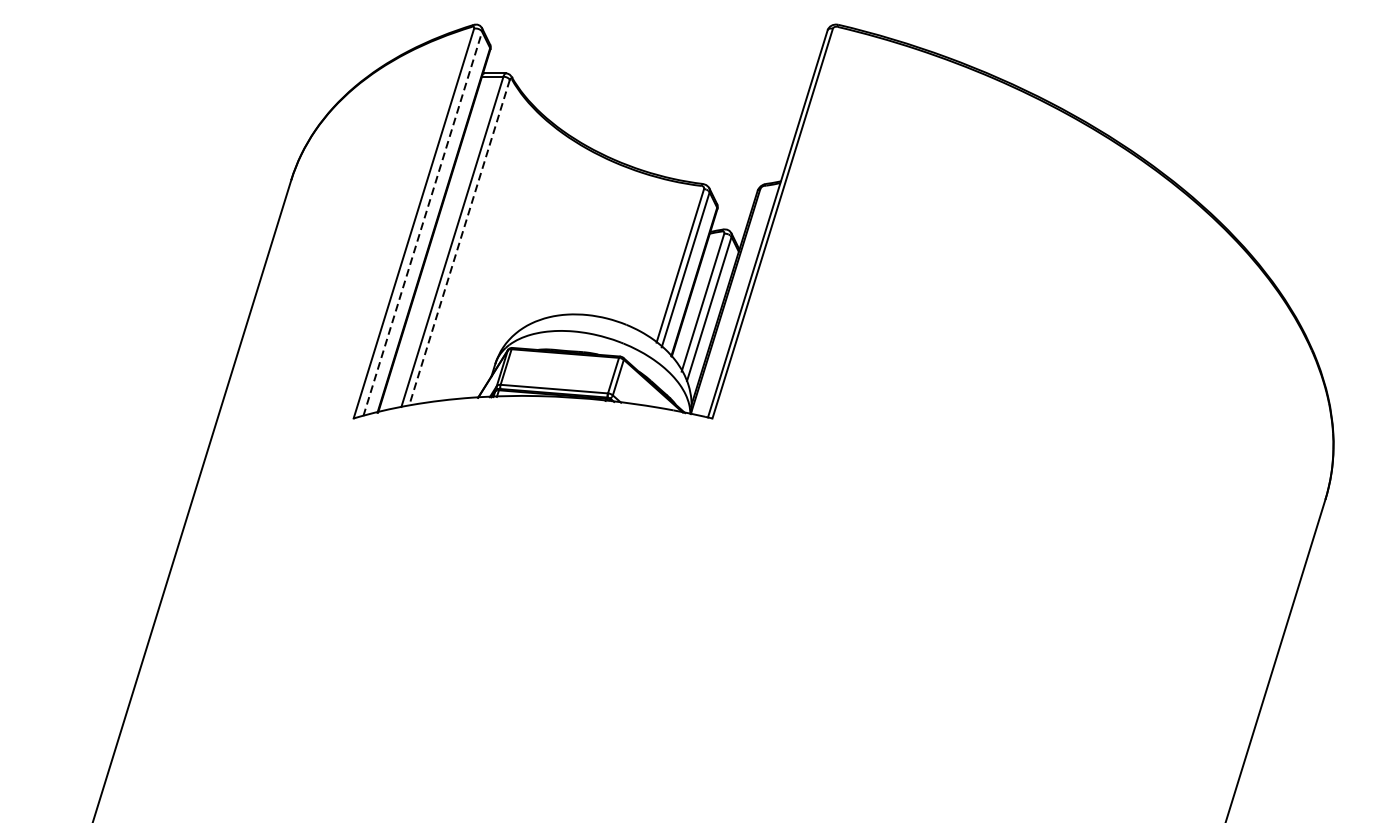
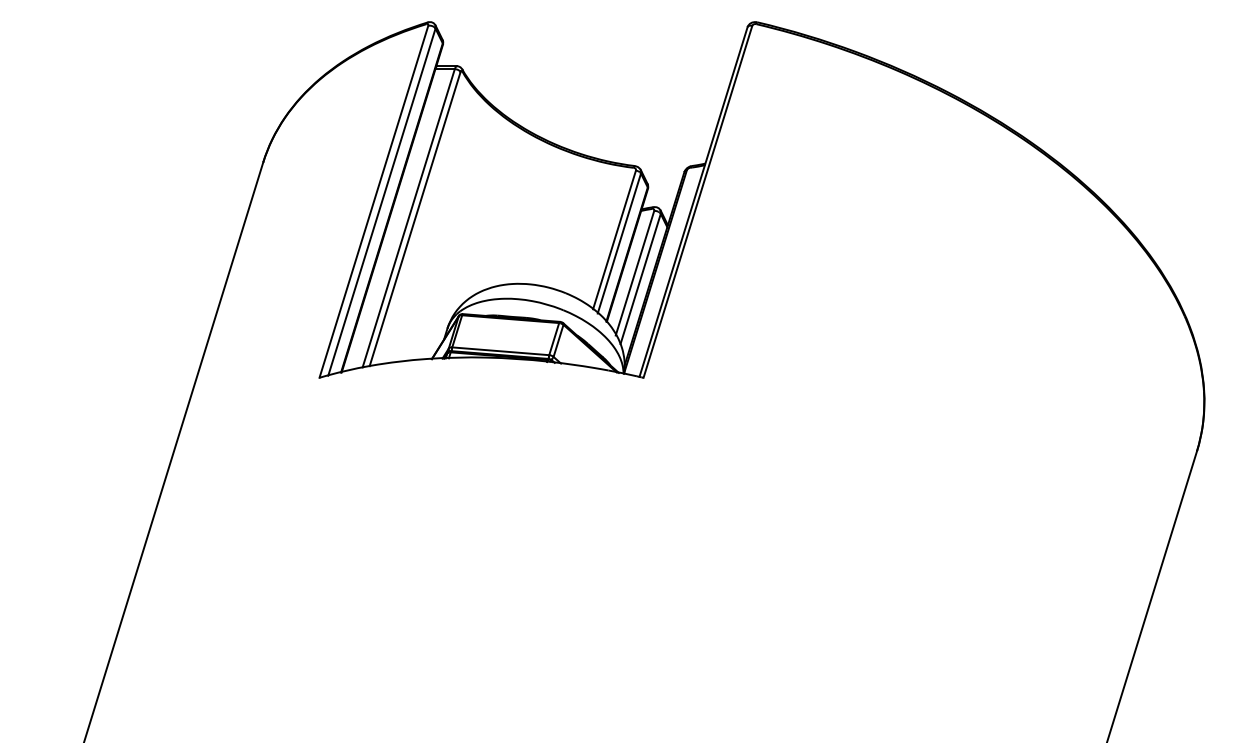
line: (422, 224) -> (381, 202), dashed -> solid
line: (459, 243) -> (415, 219), dashed -> solid

